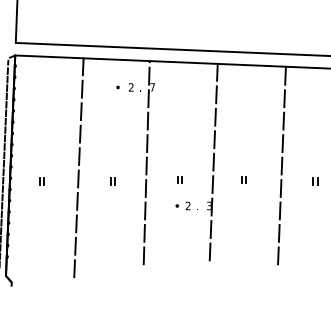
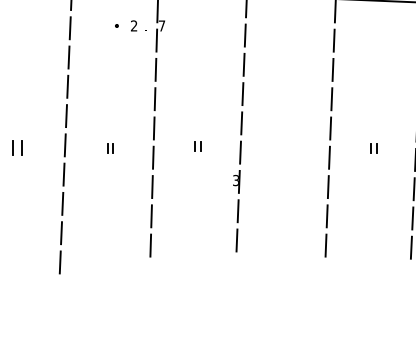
part: (243, 179) -> (280, 146), removed
part: (41, 181) -> (17, 148), size x1.6
part: (186, 205) -> (206, 179), removed

